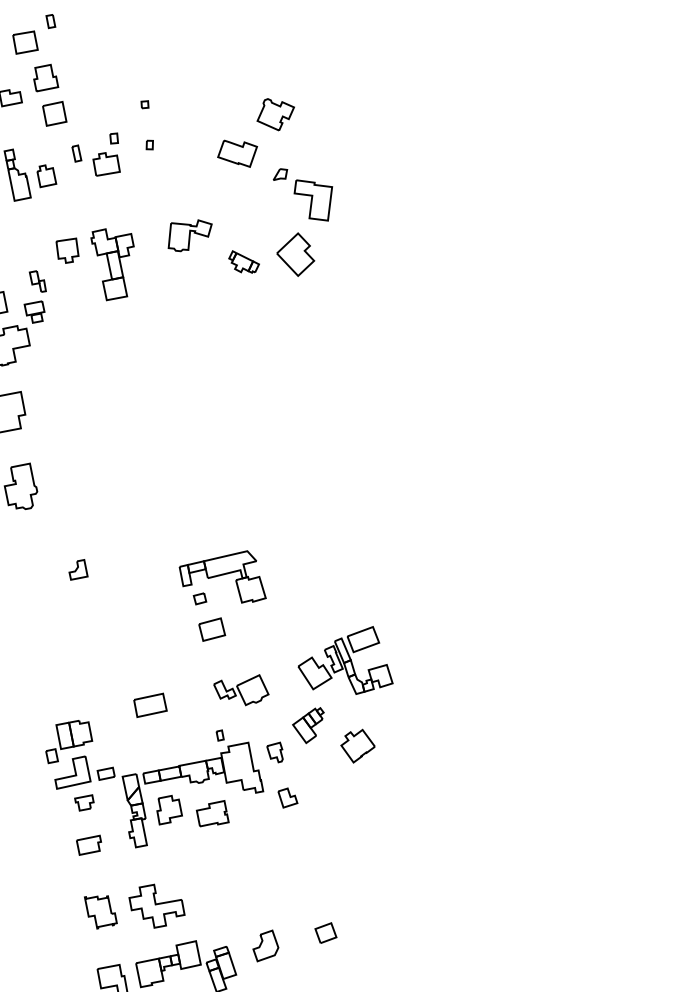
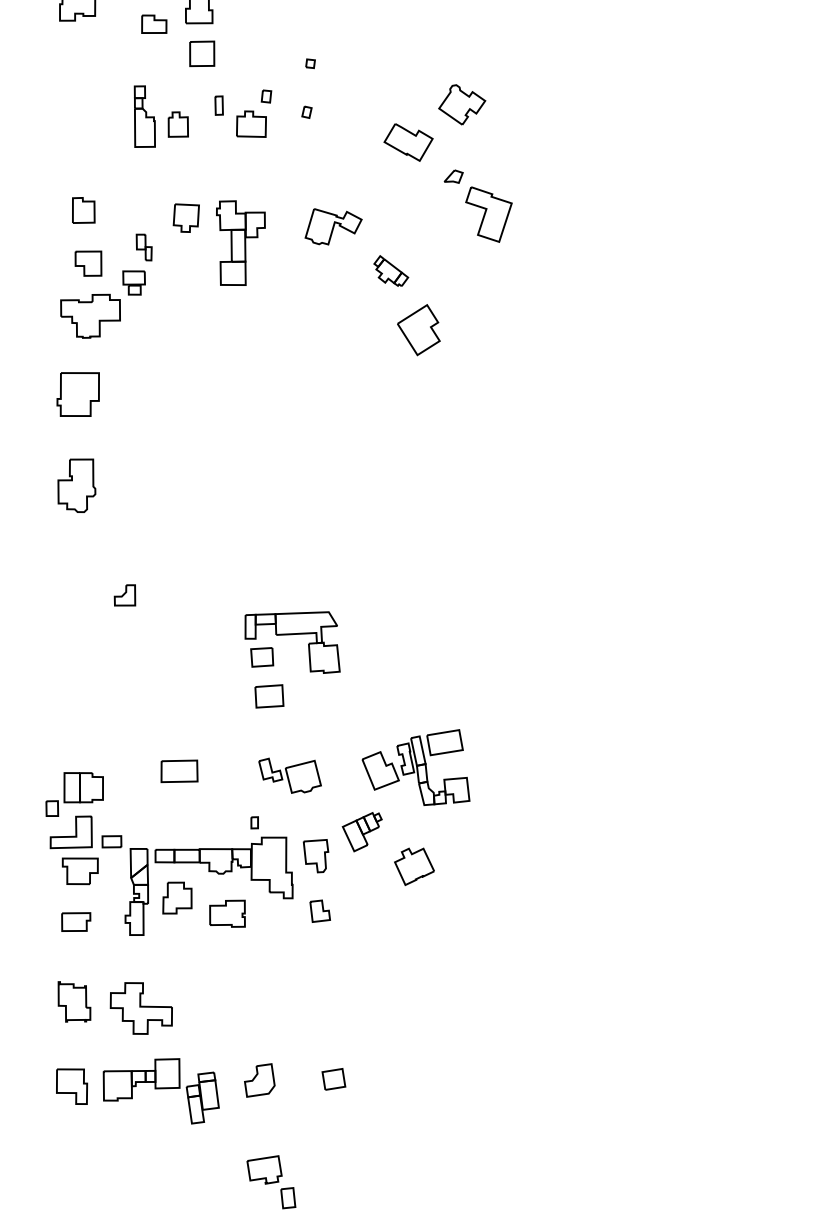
part: (295, 255) -> (418, 330), moved
part: (200, 598) -> (262, 657), size x1.67
part: (275, 753) -> (315, 856), size x1.43
part: (84, 803) -> (79, 871), size x1.67

